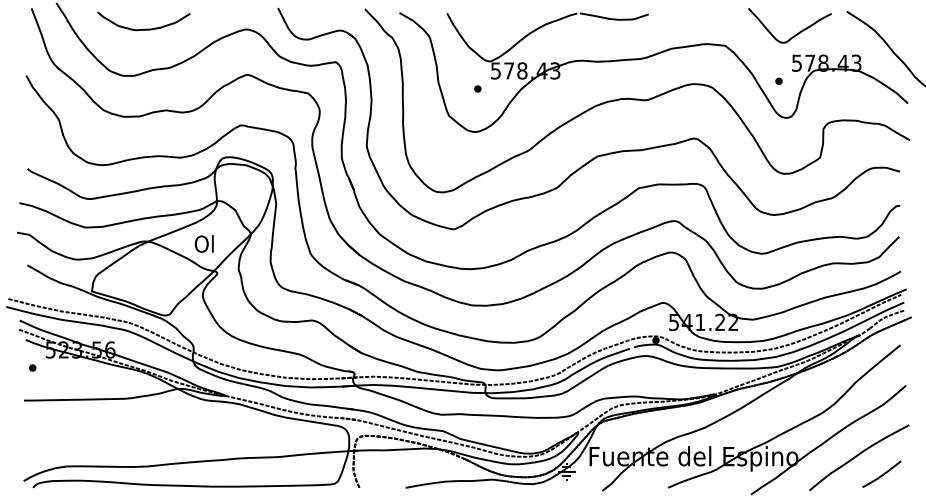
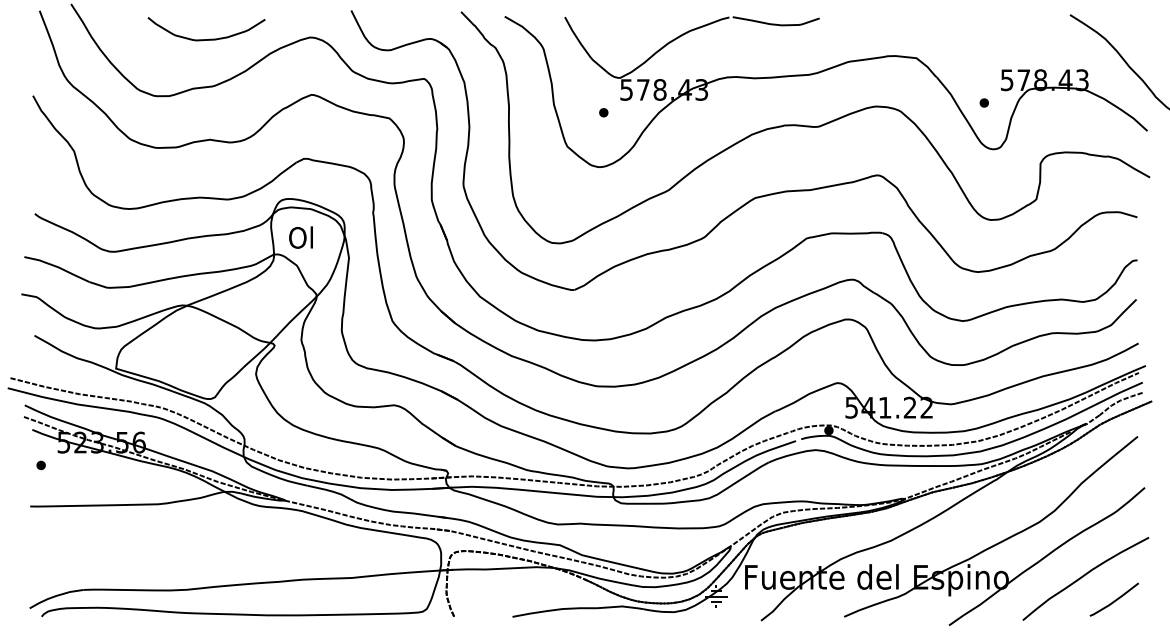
curve: (146, 28) -> (210, 38), moved
curve: (794, 35) -> (1004, 44), removed
text: (203, 243) -> (300, 237), moved

